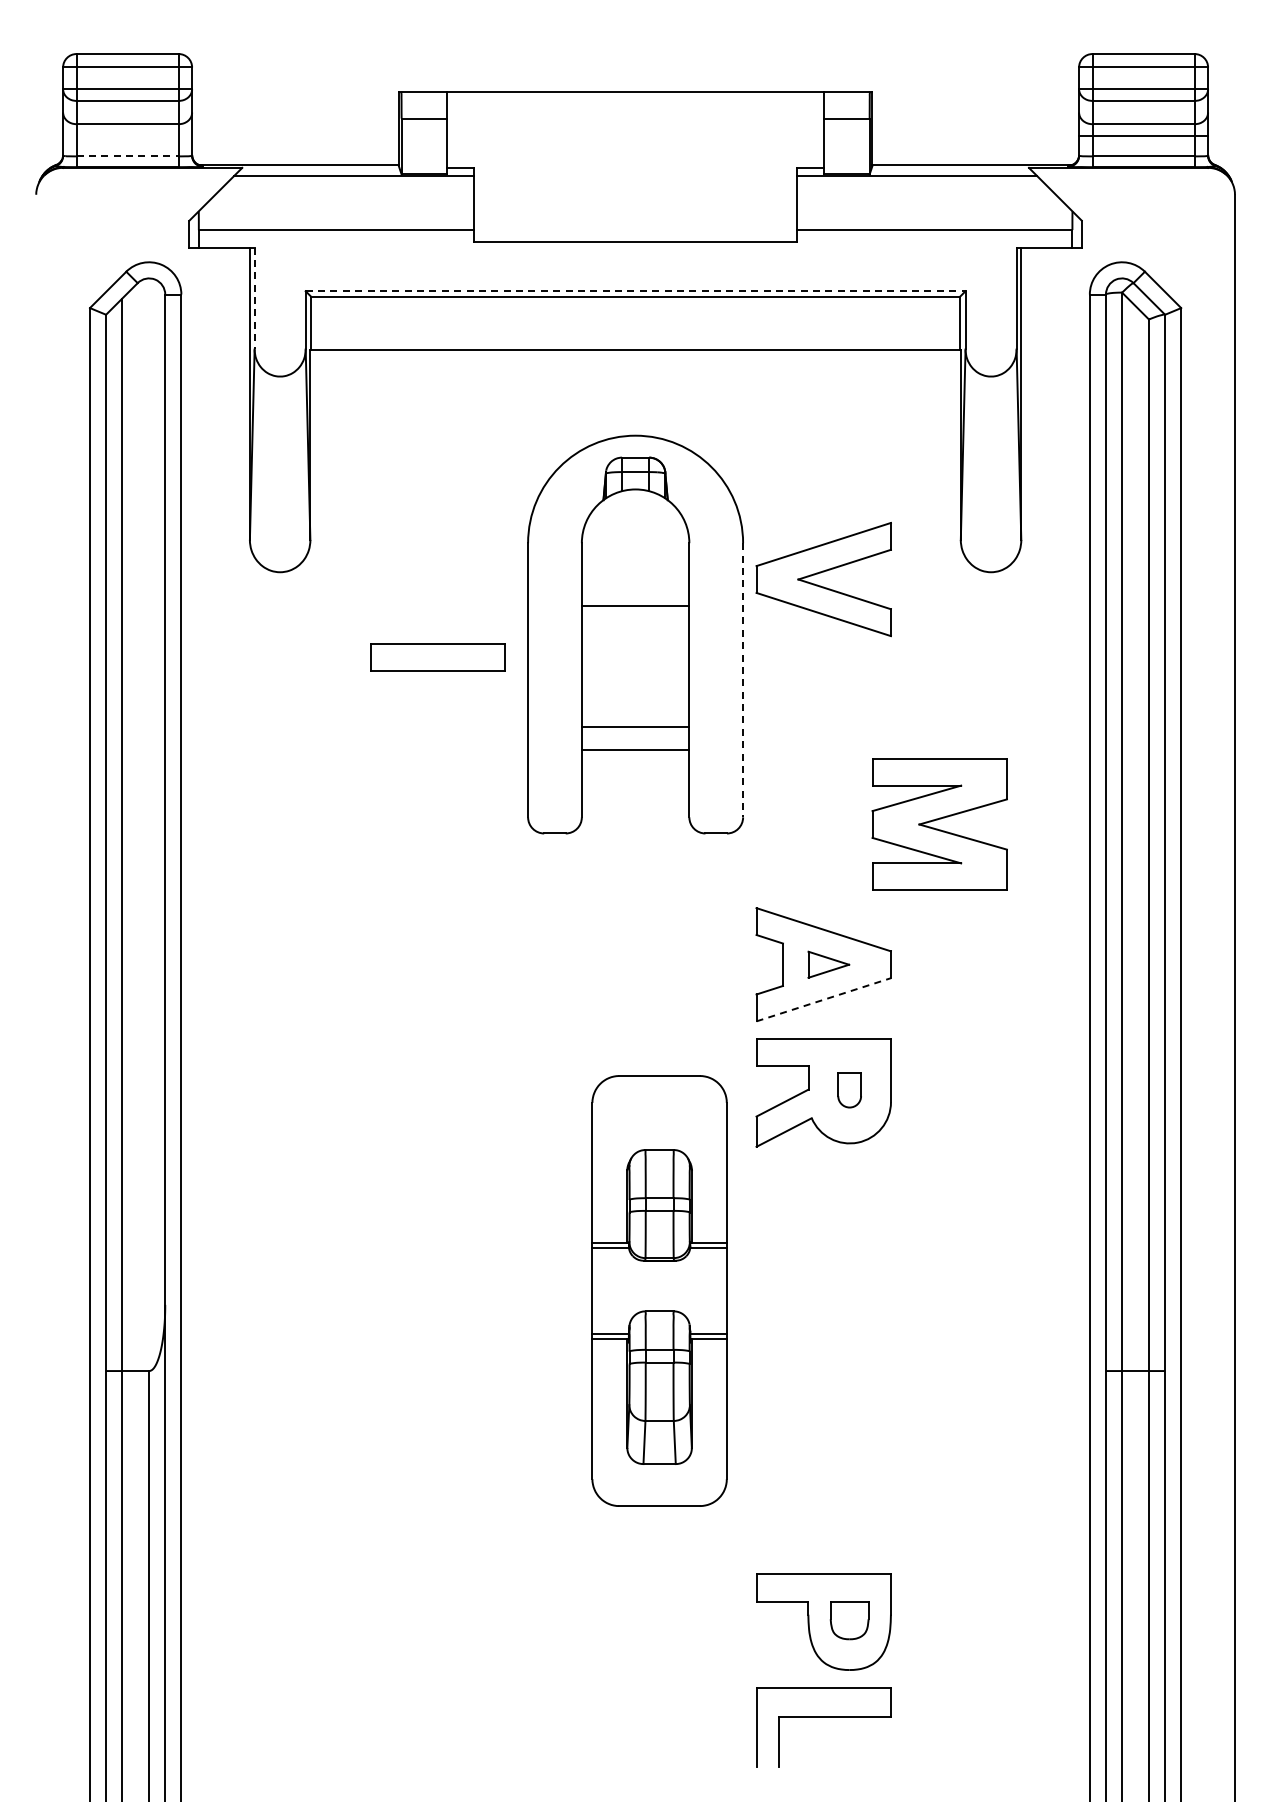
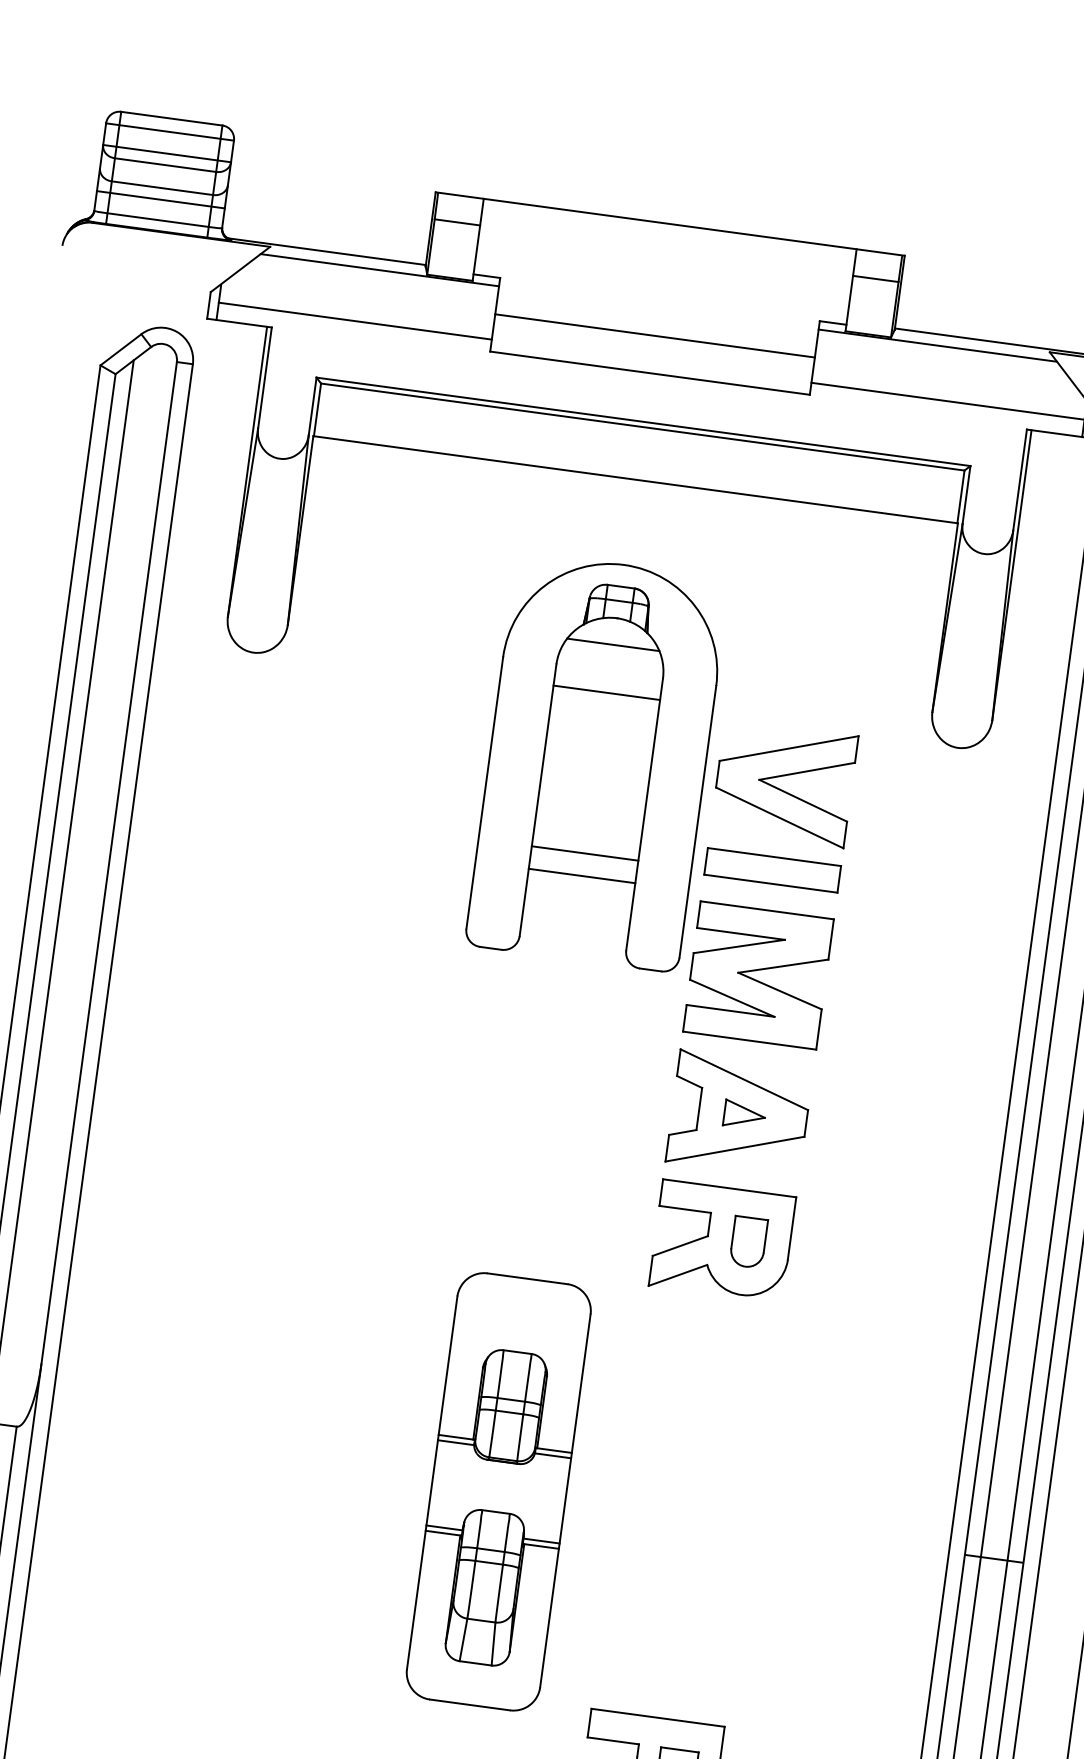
line: (127, 135) -> (160, 199), added
line: (128, 156) -> (158, 220), dashed -> solid
line: (635, 204) -> (654, 335), added
line: (635, 291) -> (643, 422), dashed -> solid
line: (254, 298) -> (264, 377), dashed -> solid
line: (635, 516) -> (613, 645), added
part: (821, 573) -> (783, 776), moved
line: (635, 605) -> (606, 692), moved
part: (437, 657) -> (772, 870), moved
line: (743, 680) -> (698, 822), dashed -> solid
part: (939, 824) -> (758, 975), moved
line: (823, 999) -> (734, 1148), dashed -> solid
part: (849, 1090) -> (748, 1242), size x1.43
part: (659, 1290) -> (498, 1491), moved

